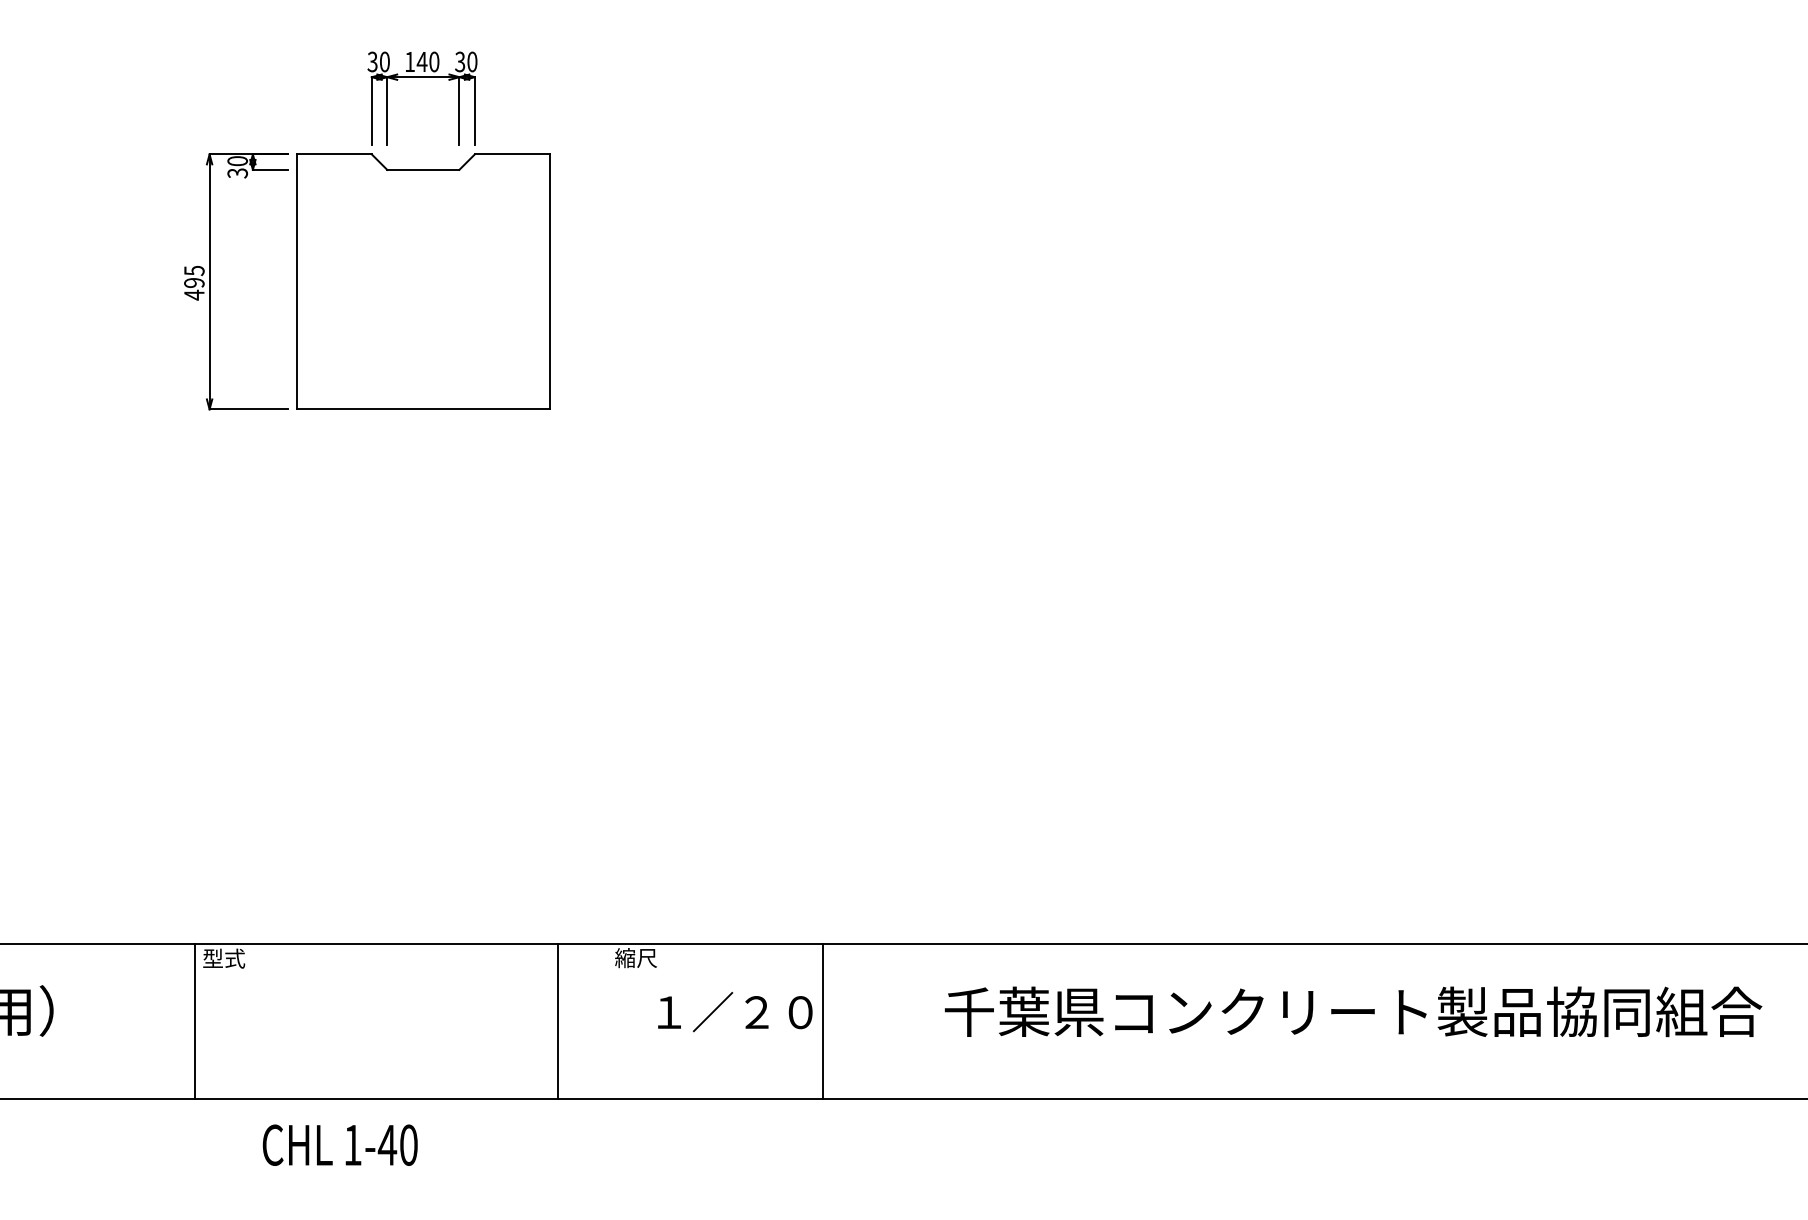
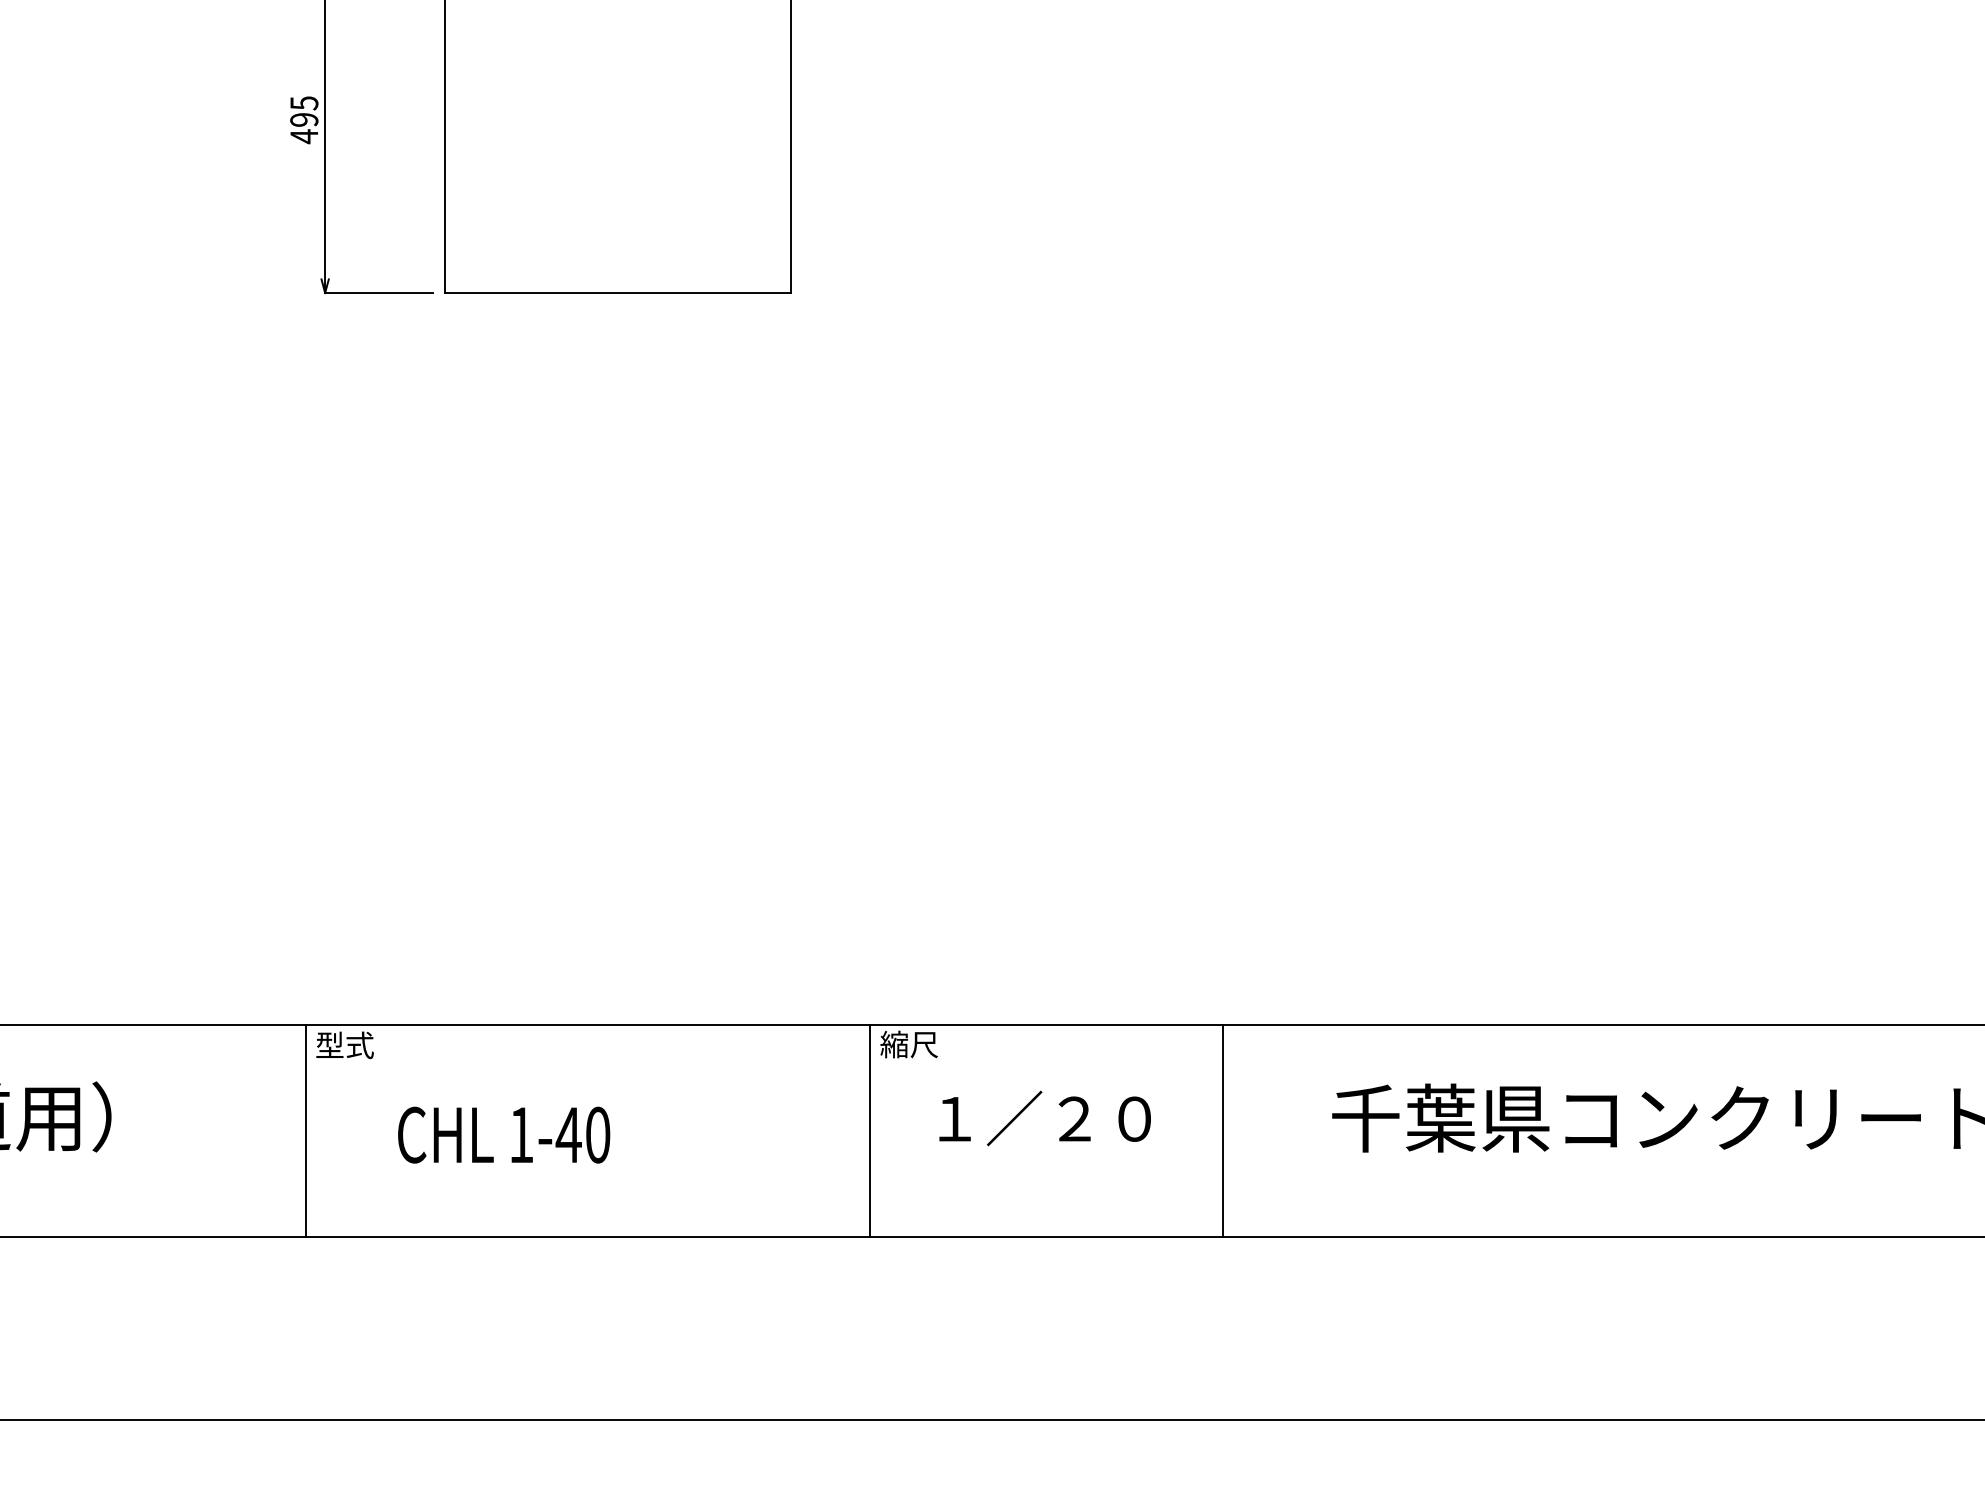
line: (558, 1021) -> (870, 1131), moved
line: (822, 1021) -> (1222, 1131), moved
text: (339, 1144) -> (503, 1134), moved

